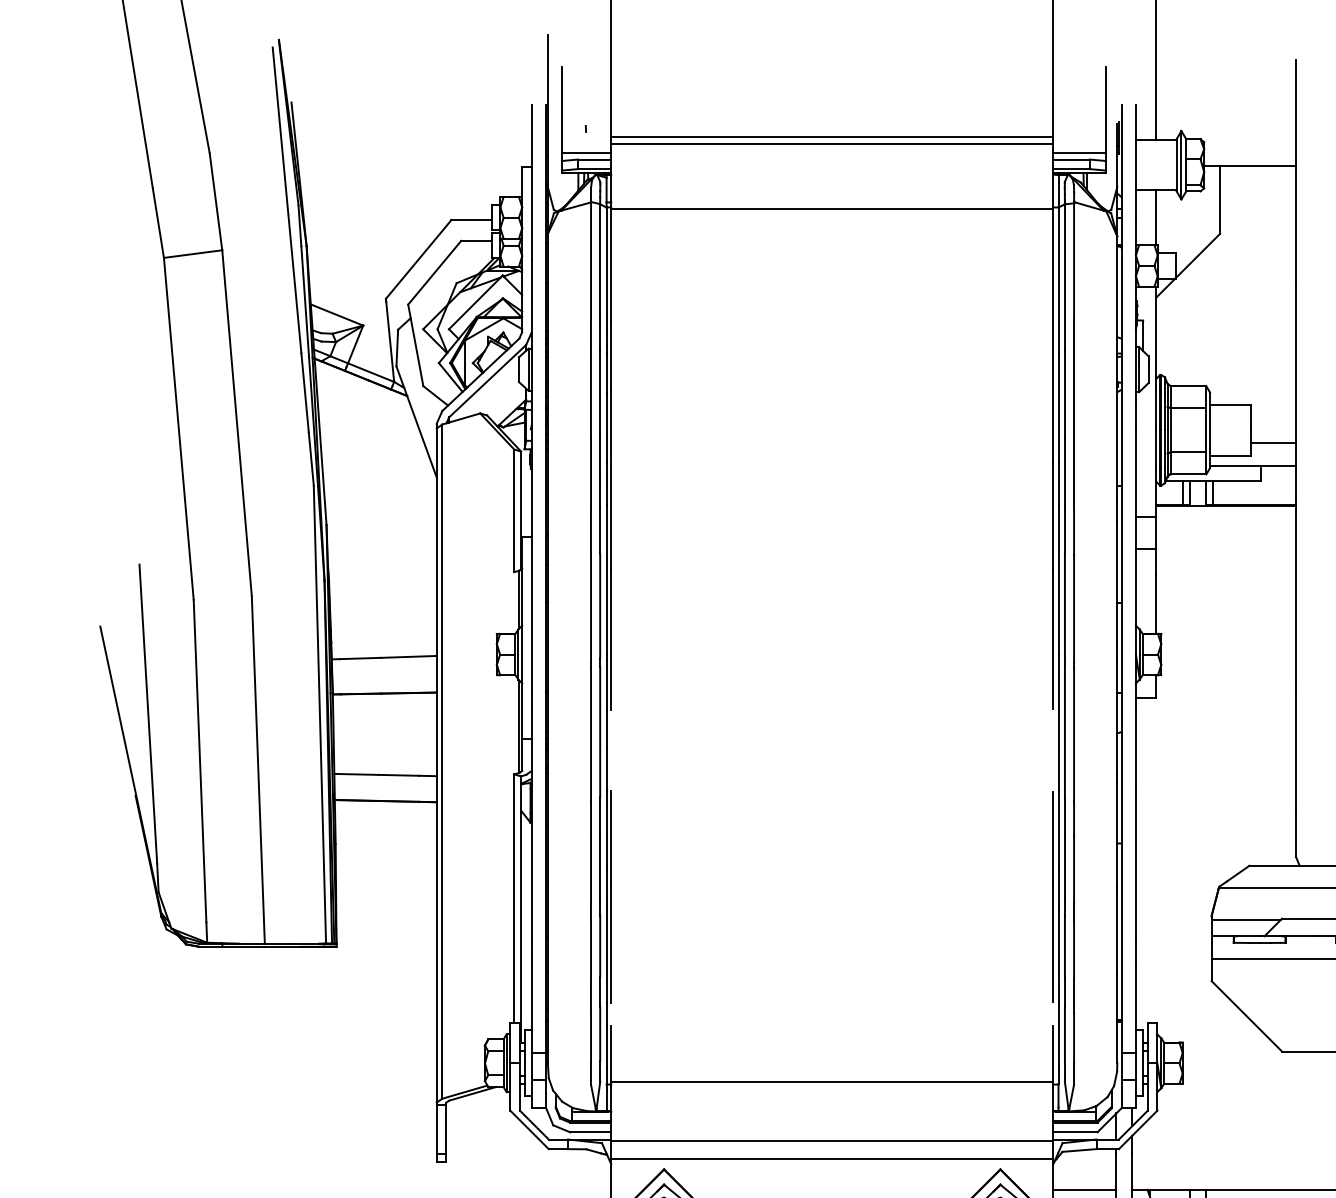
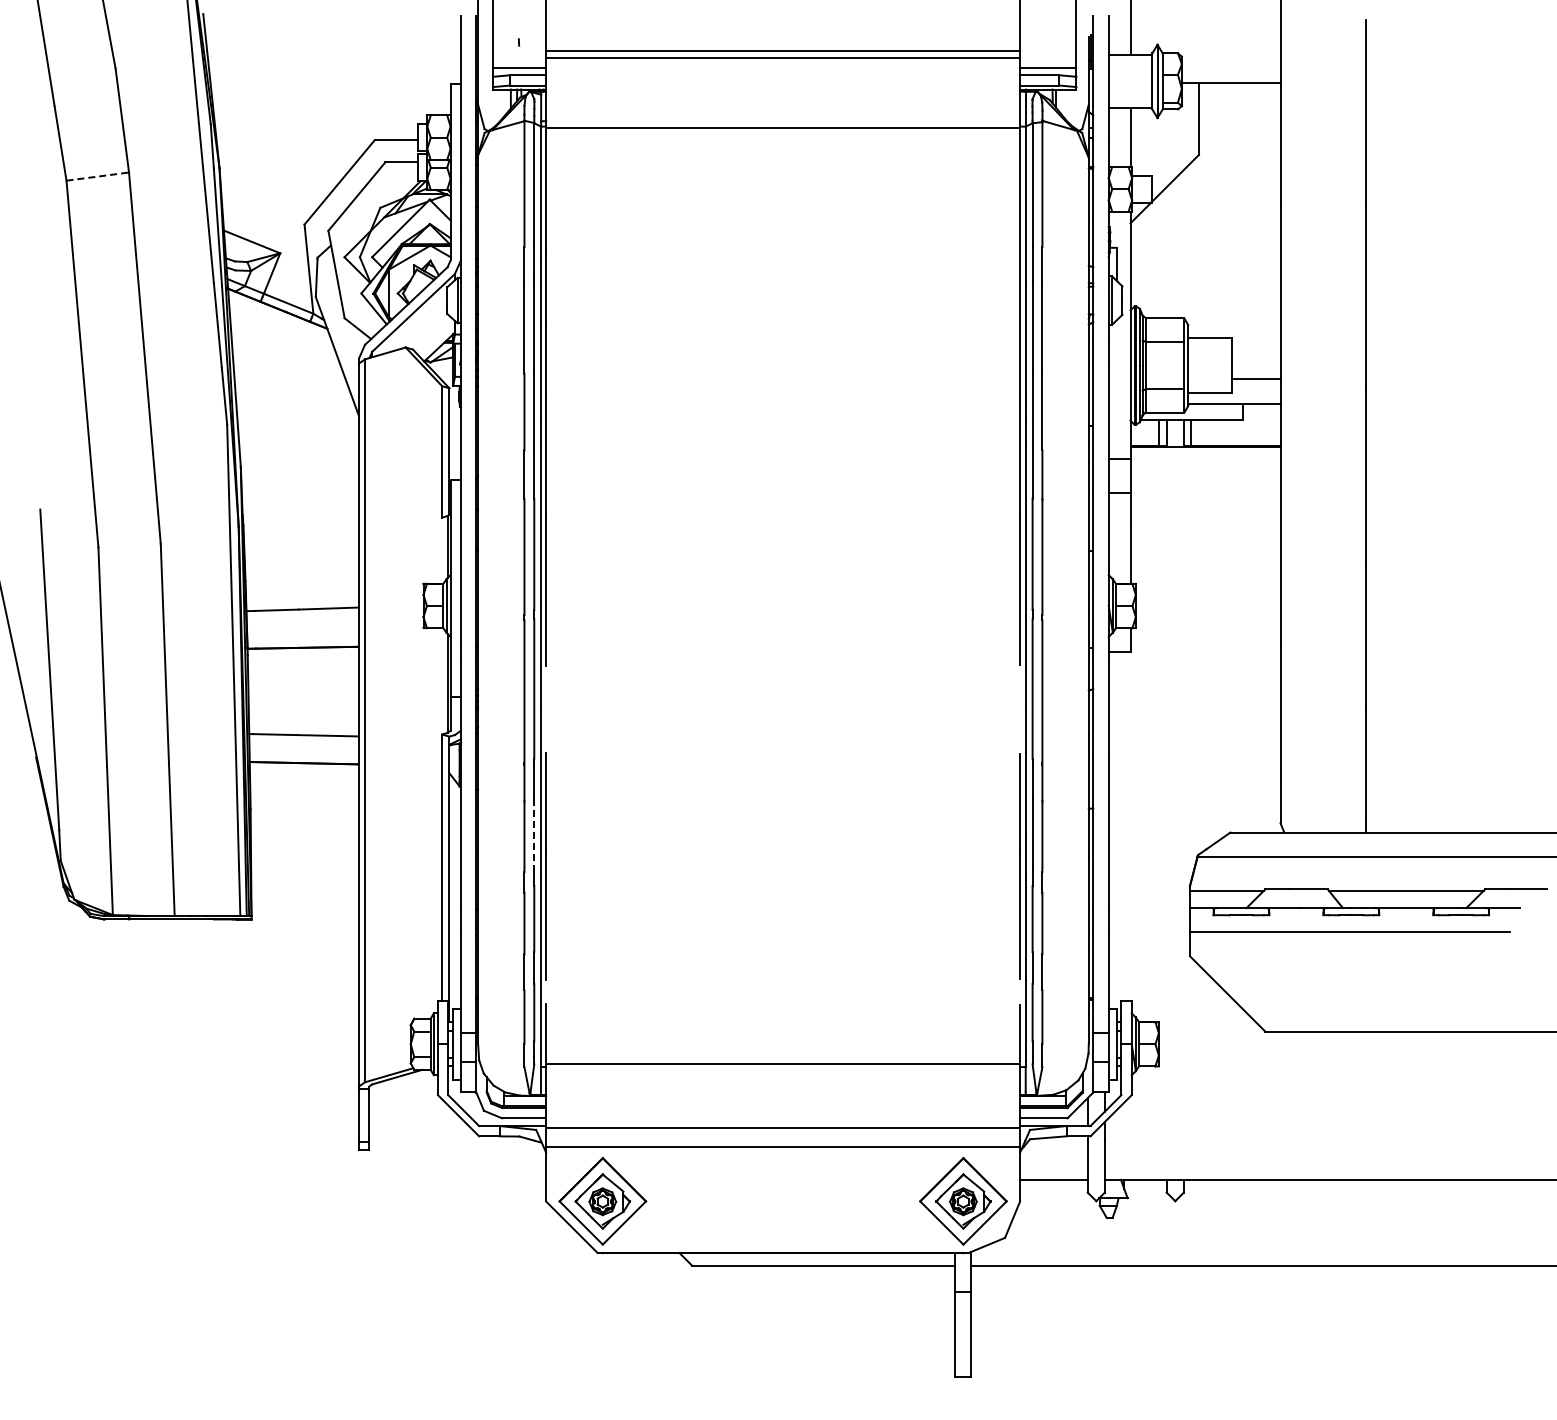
line: (192, 253) -> (97, 176), solid -> dashed
line: (600, 868) -> (534, 835), solid -> dashed

